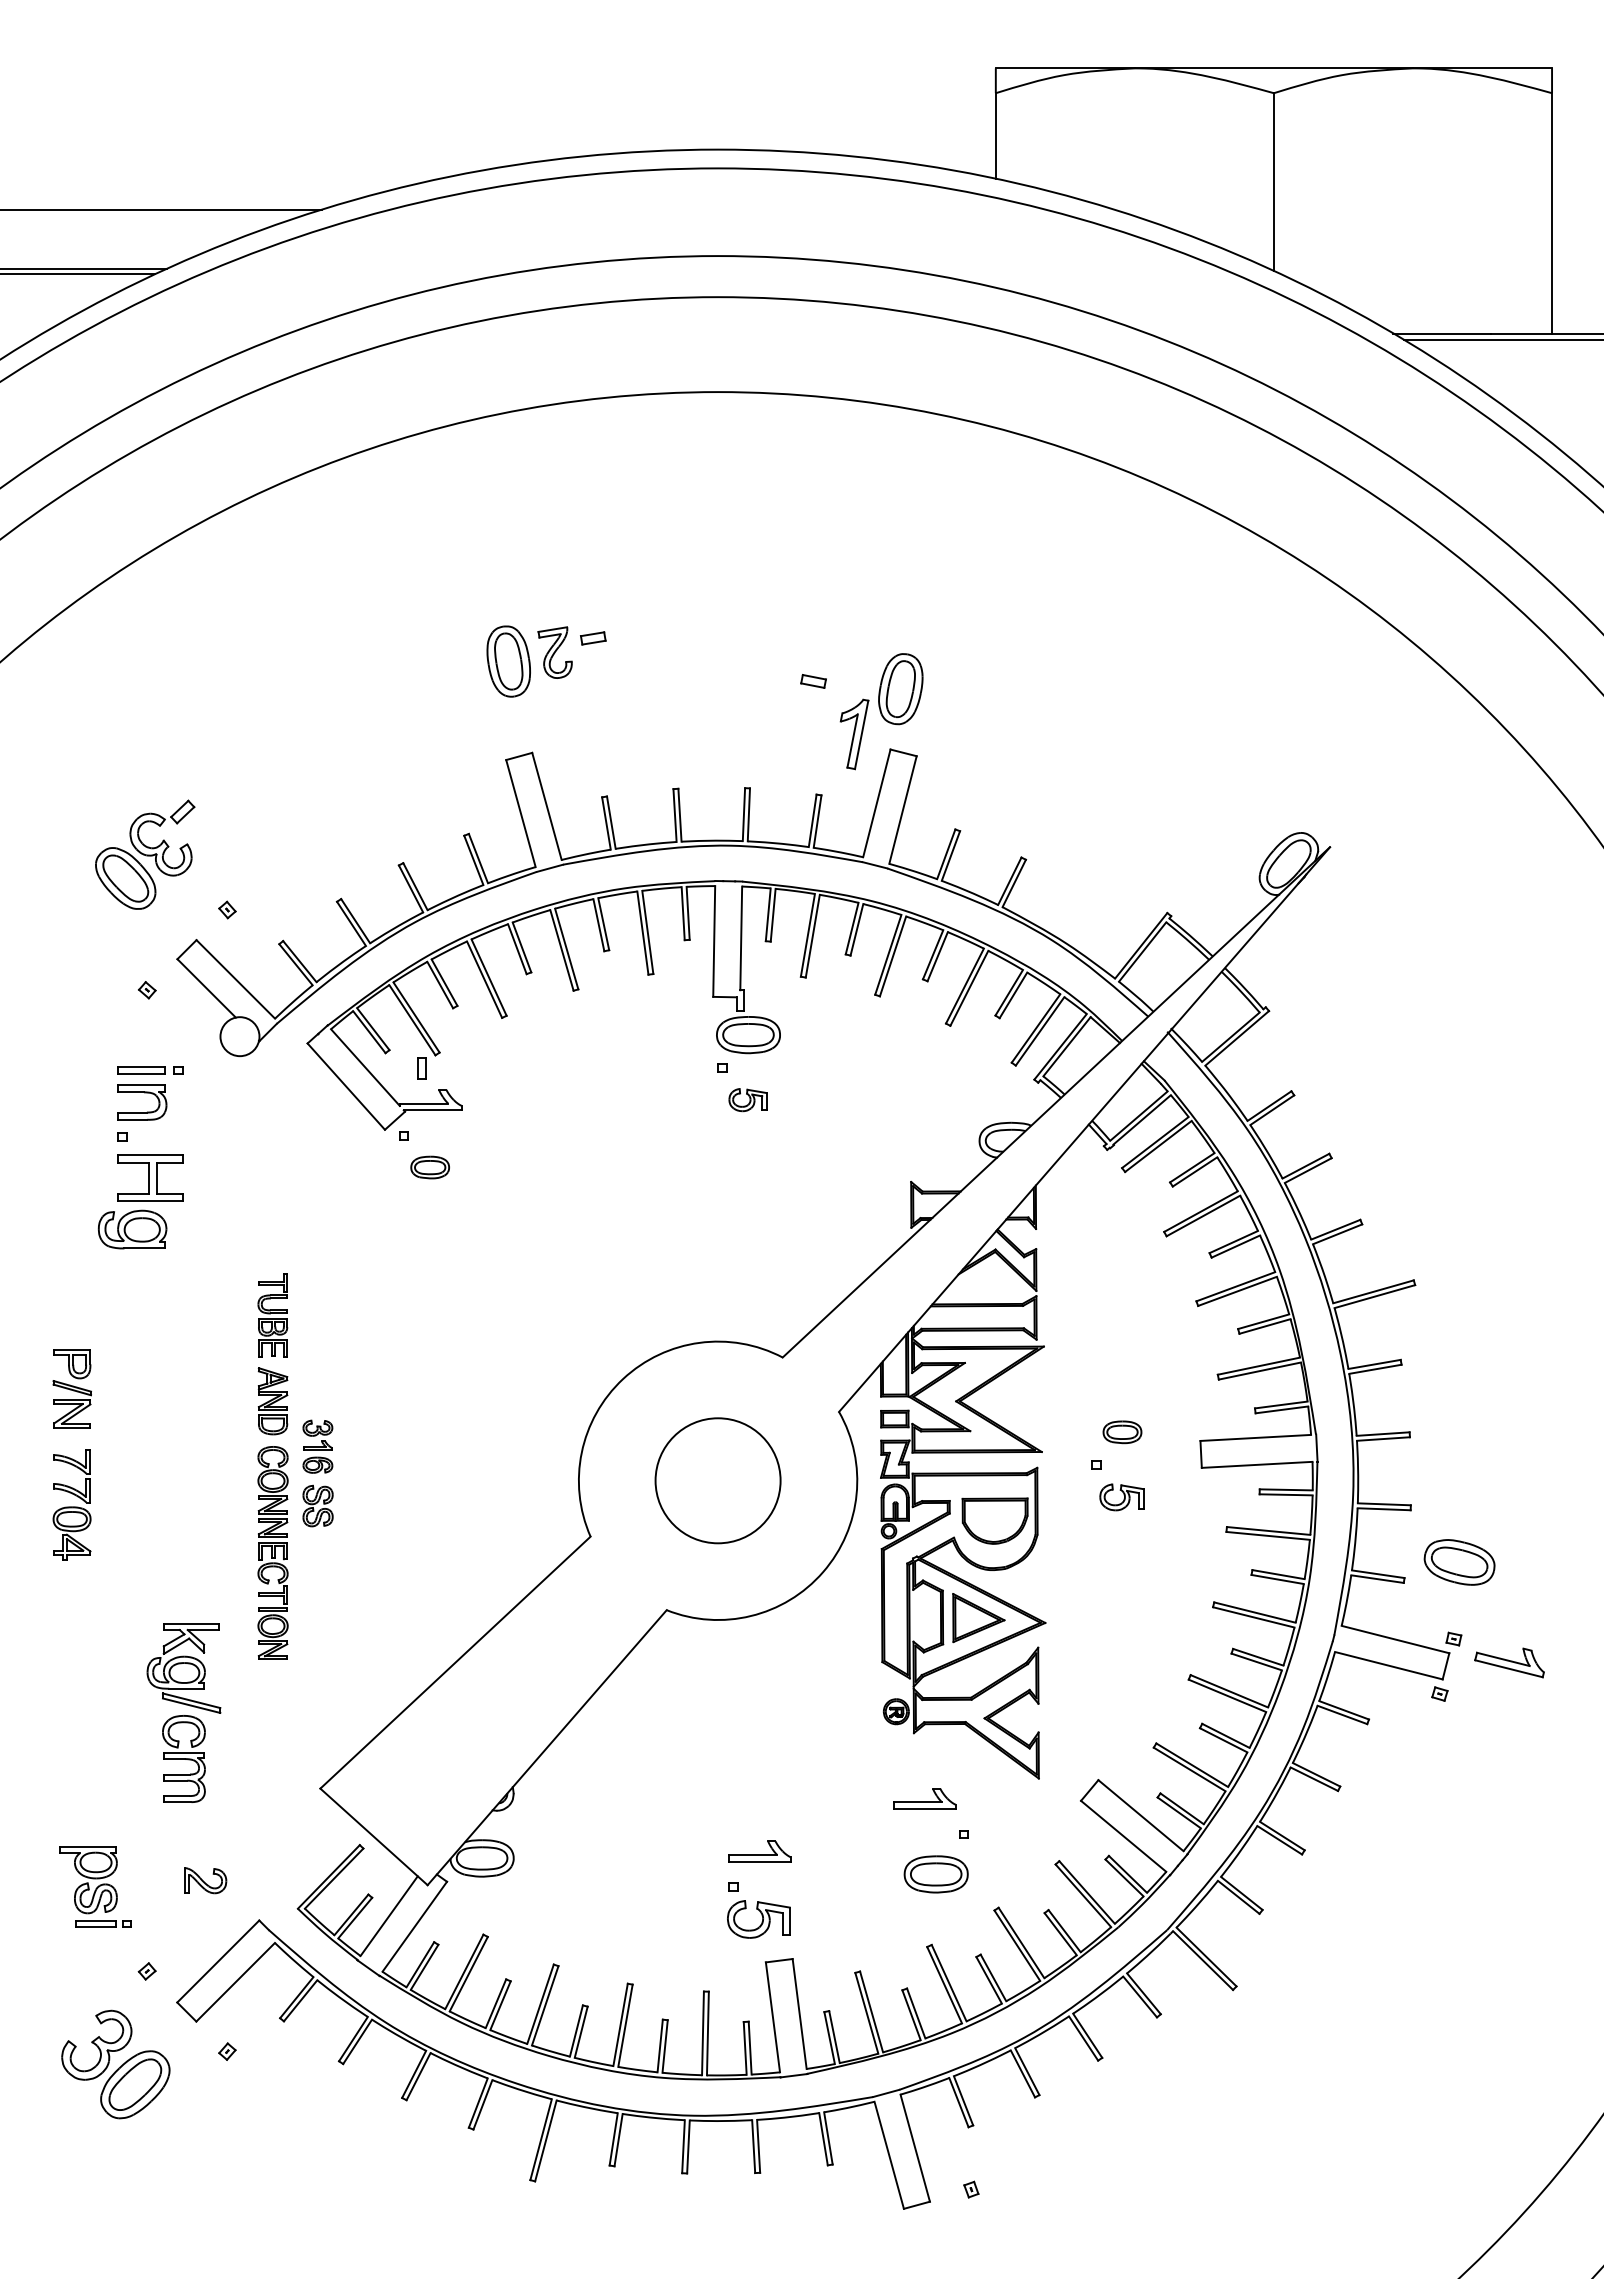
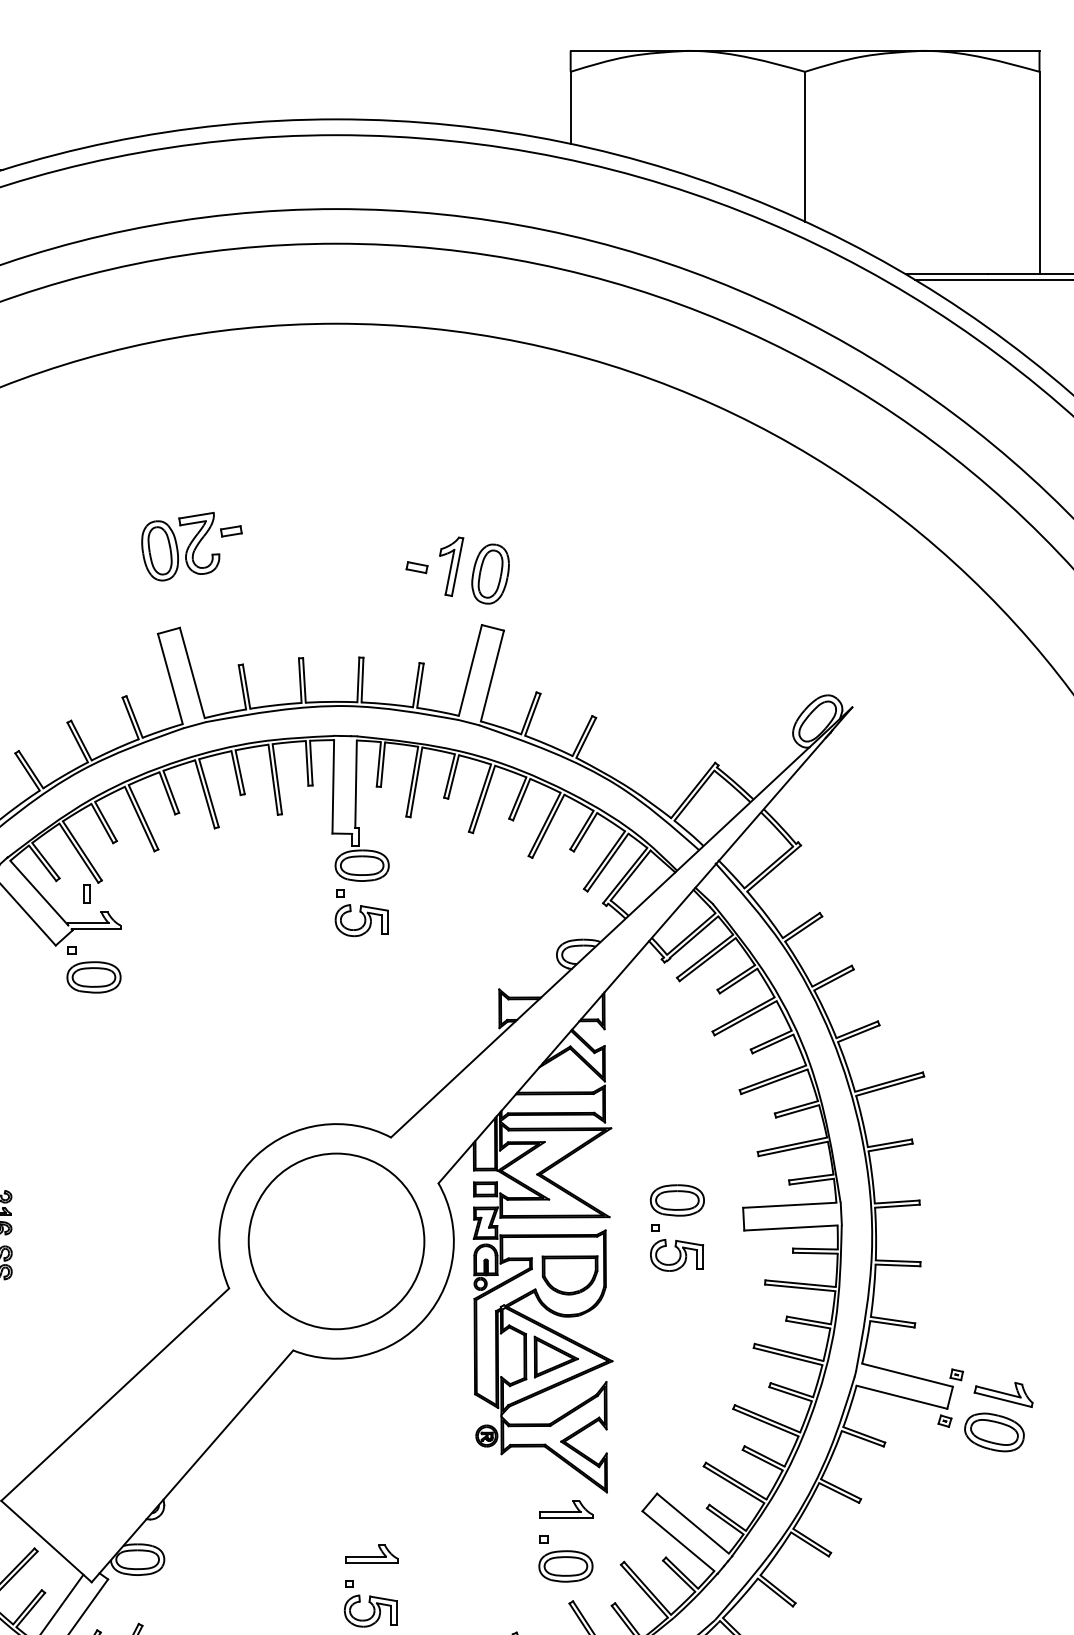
part: (554, 652) -> (198, 543), size x1.43
part: (854, 734) -> (451, 566), moved
part: (747, 1099) -> (361, 920), size x1.67
part: (429, 1167) -> (93, 977), size x1.67
part: (1122, 1432) -> (677, 1200), size x1.67
circle: (717, 1480) -> (336, 1241), size x1.67
part: (1121, 1497) -> (676, 1255), size x1.43
part: (1459, 1562) -> (994, 1432), moved
part: (924, 1798) -> (566, 1509), moved
part: (935, 1874) -> (565, 1566), moved

